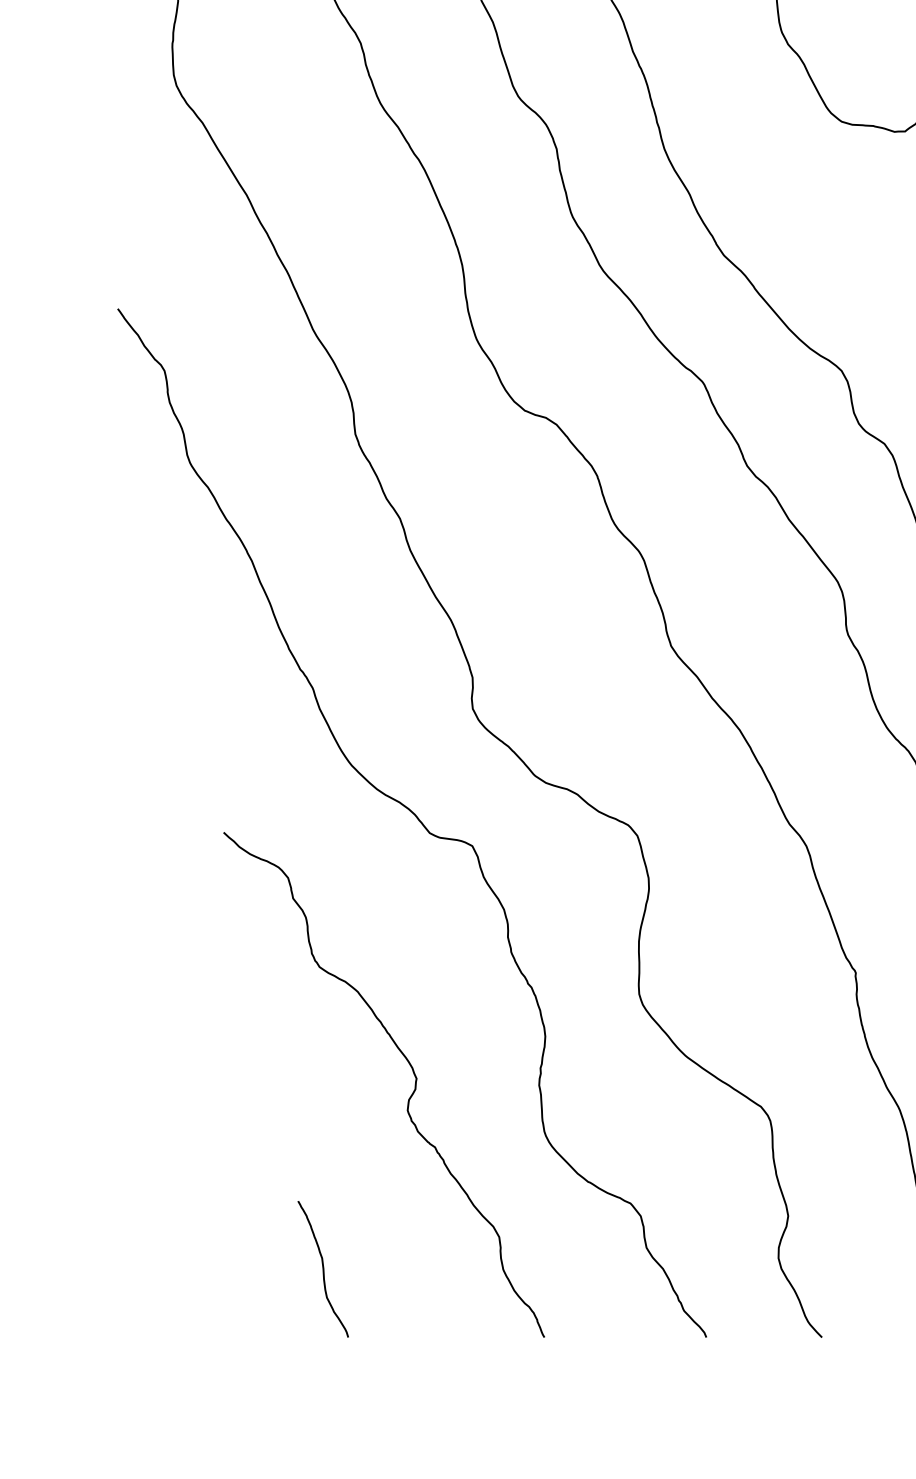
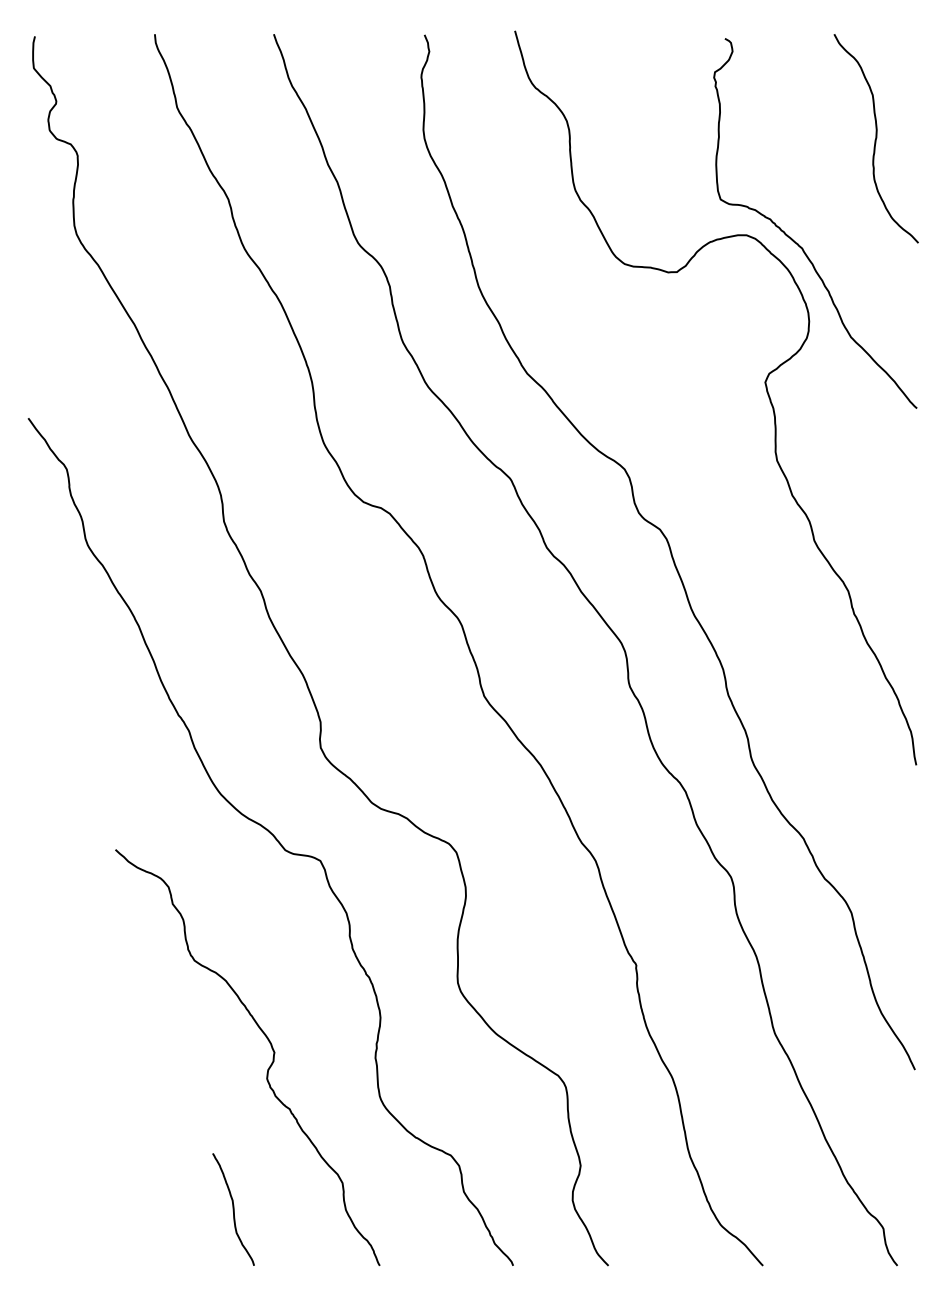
curve: (323, 1269) -> (233, 1209), moved

